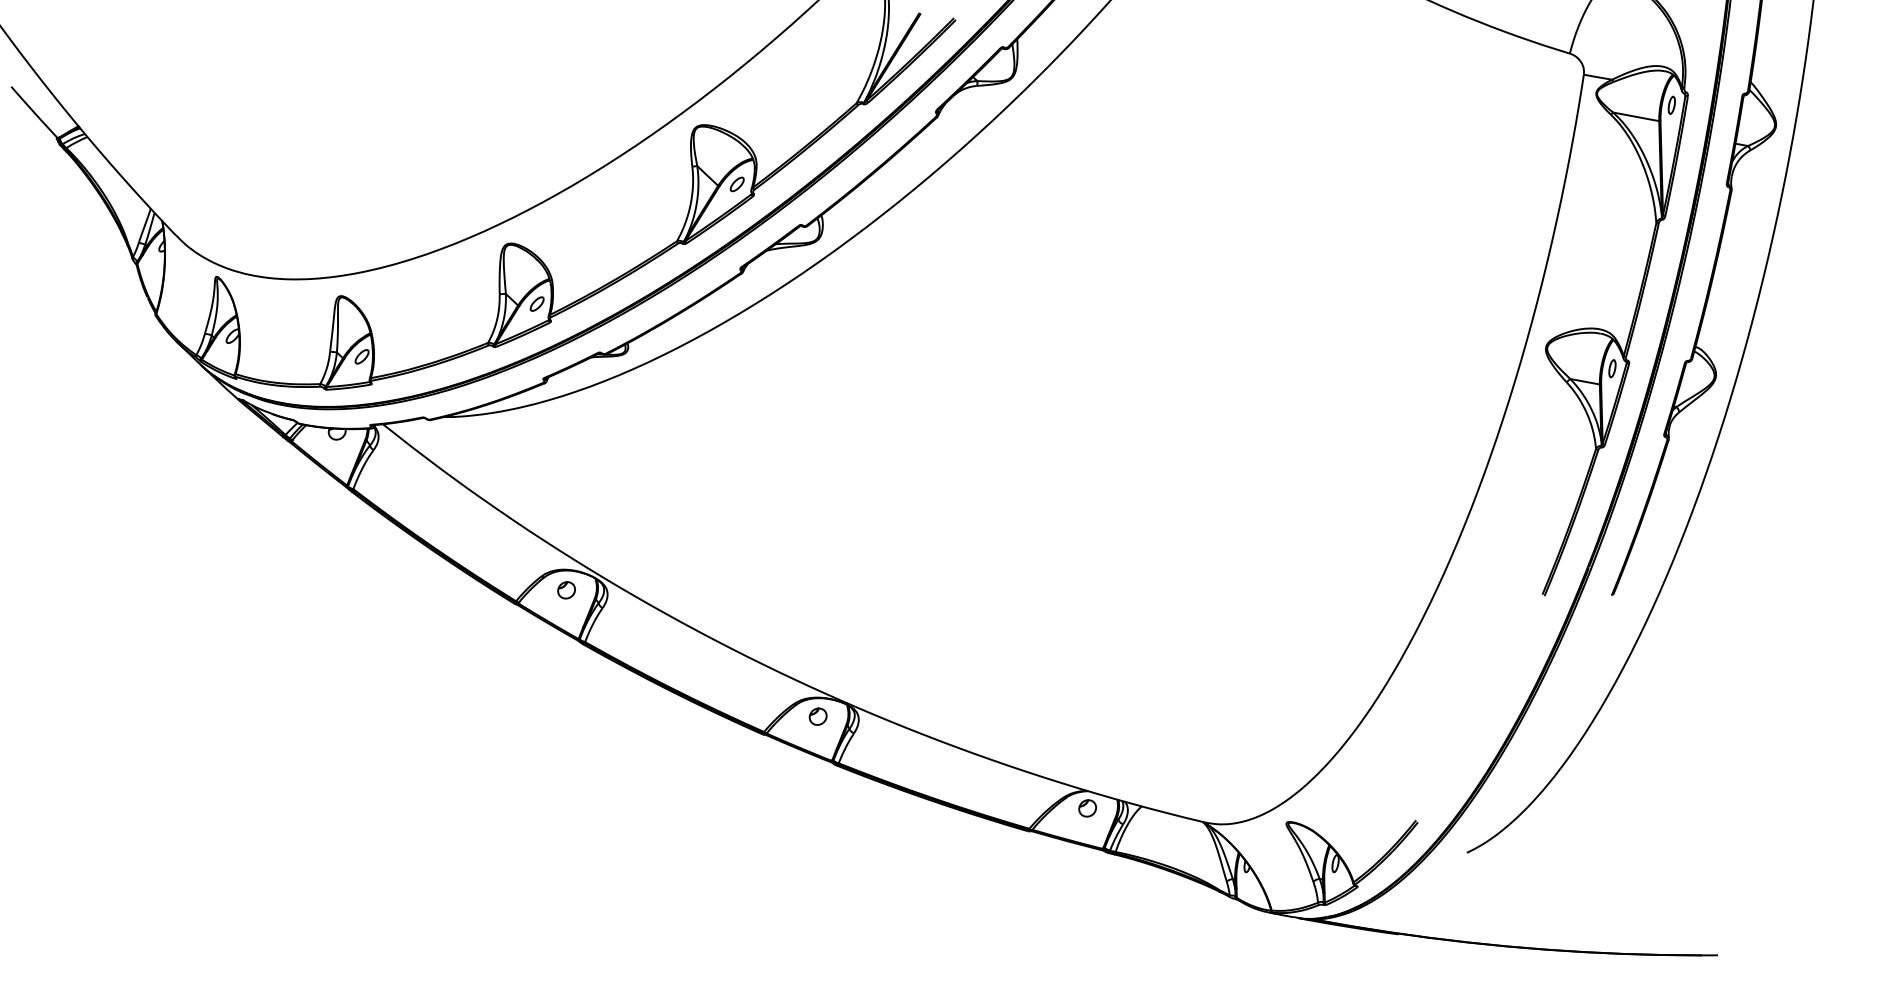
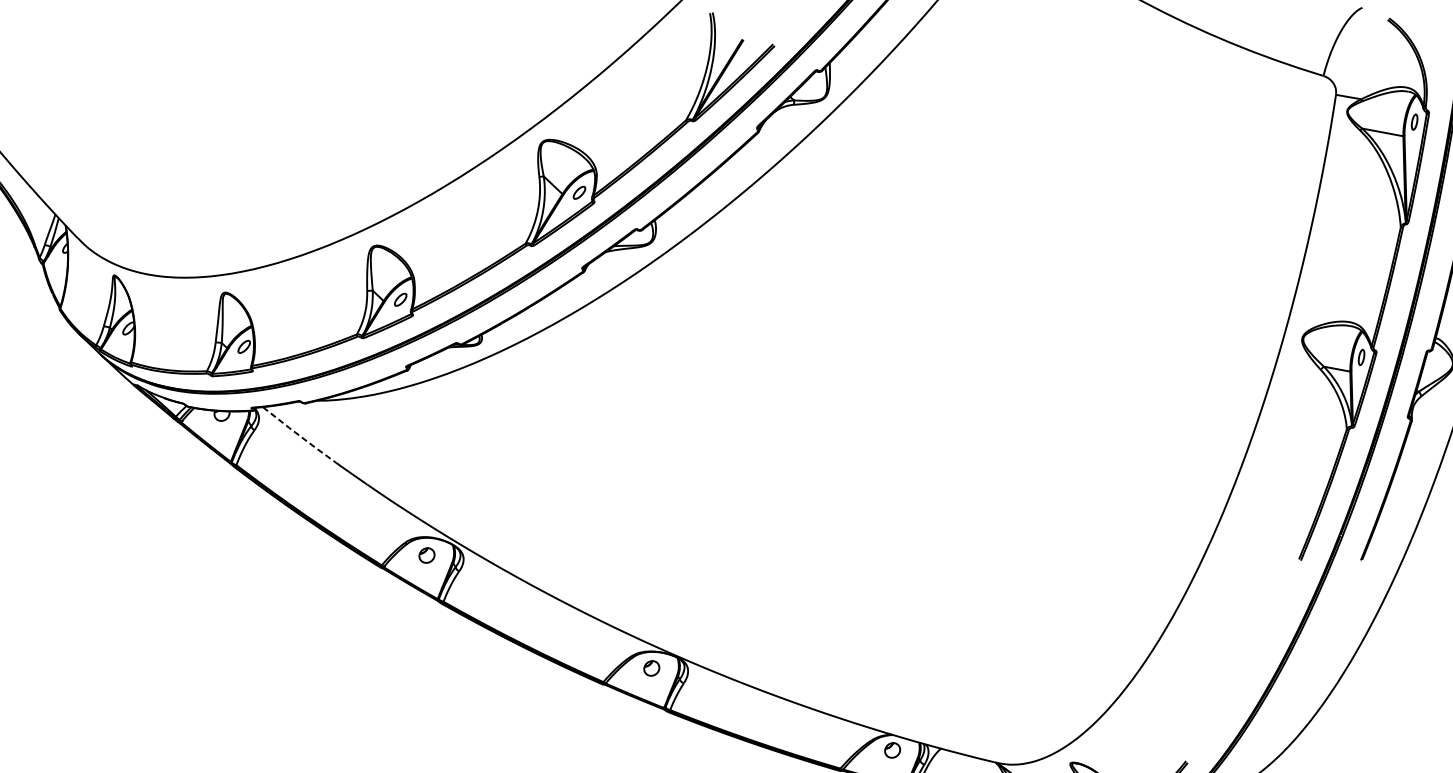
line: (423, 456) -> (299, 435), solid -> dashed

